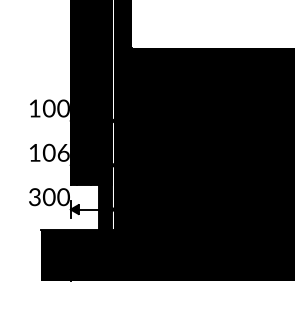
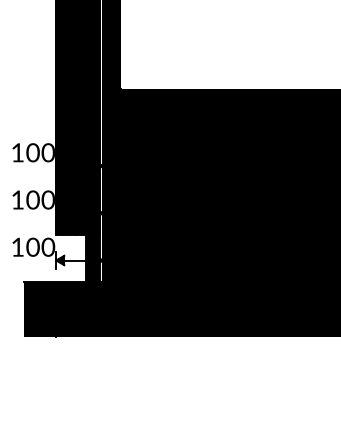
text: (62, 152) -> (47, 199), 106 -> 100
text: (34, 196) -> (17, 246), 300 -> 100

